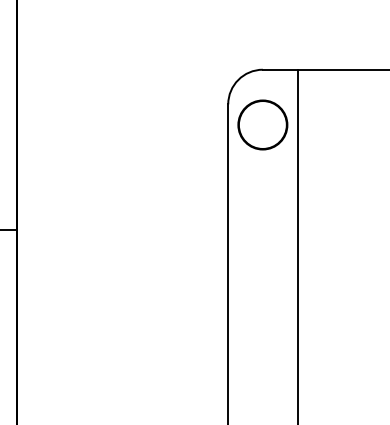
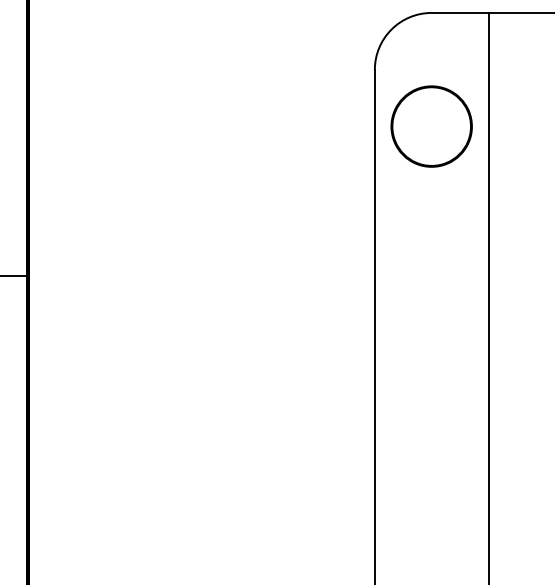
circle: (262, 124) -> (431, 125), moved

